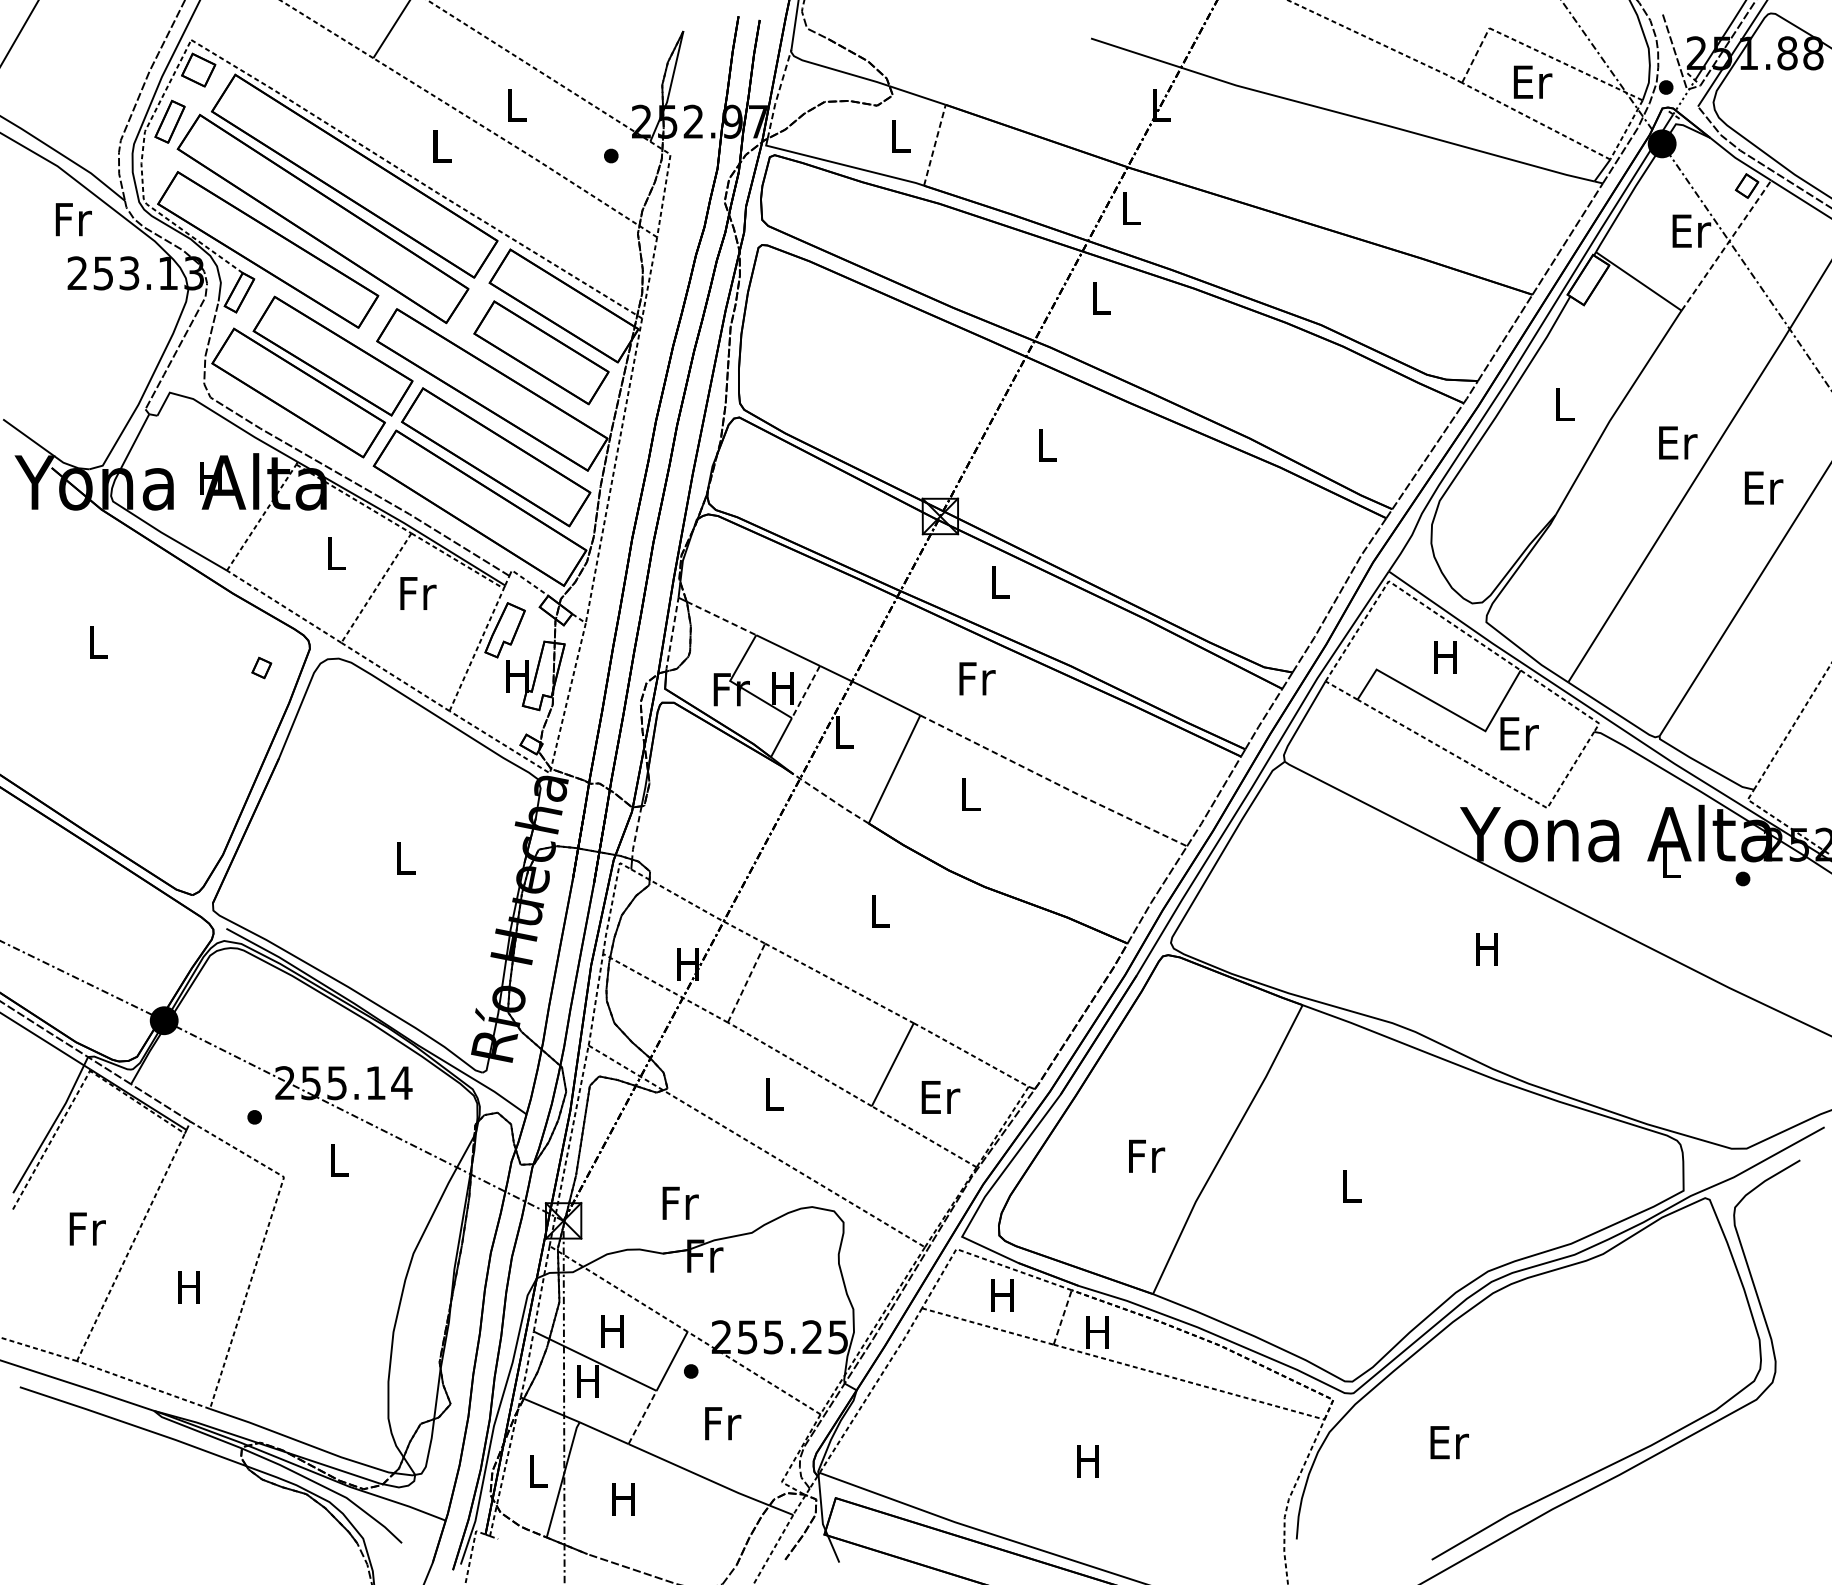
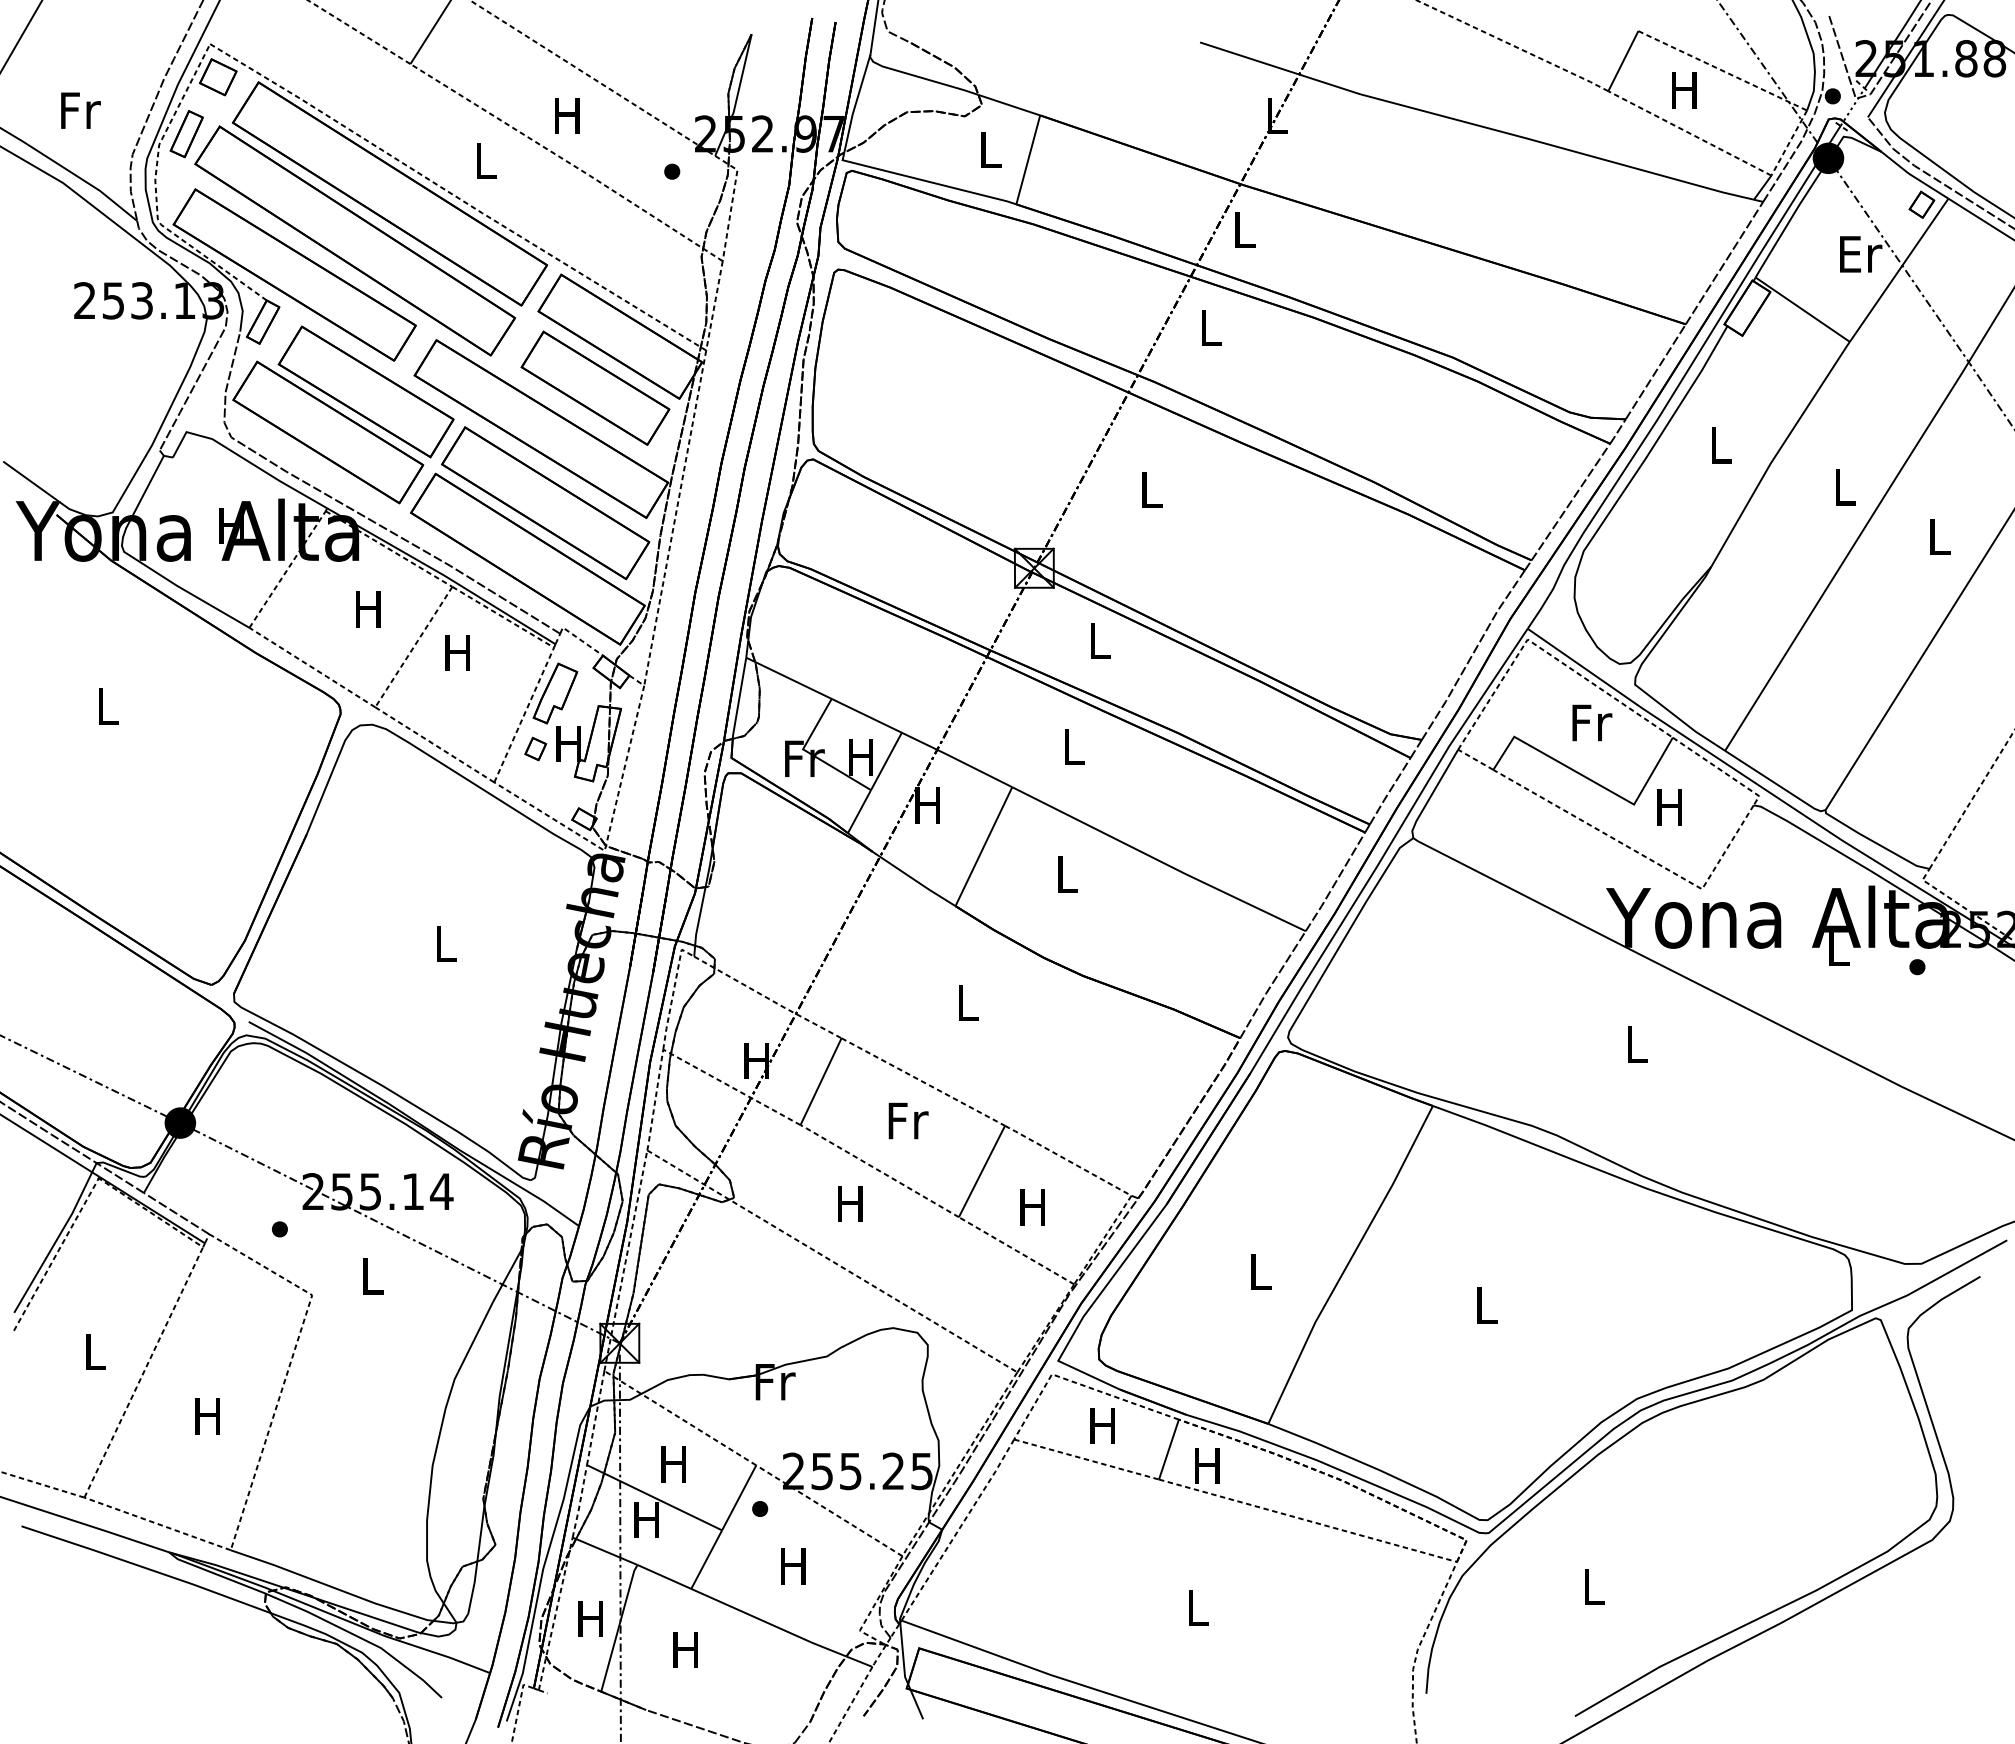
line: (1475, 55) -> (1623, 61), dashed -> solid
text: (1533, 82) -> (1686, 90), Er -> H
line: (778, 94) -> (856, 103), dashed -> solid
text: (516, 104) -> (567, 115), L -> H
line: (935, 144) -> (1028, 159), dashed -> solid
text: (73, 219) -> (80, 110), moved
line: (1726, 245) -> (1899, 270), dashed -> solid
text: (1678, 443) -> (1846, 487), Er -> L
text: (1764, 488) -> (1940, 537), Er -> L
text: (335, 553) -> (368, 609), L -> H
text: (417, 593) -> (459, 653), Fr -> H
line: (721, 618) -> (793, 680), dashed -> solid
line: (672, 635) -> (739, 699), dashed -> solid
text: (1447, 656) -> (1592, 722), H -> Fr
part: (261, 667) -> (535, 748), moved
text: (977, 678) -> (1075, 746), Fr -> L
line: (806, 692) -> (886, 761), dashed -> solid
text: (843, 732) -> (927, 805), L -> H
text: (1519, 733) -> (1671, 807), Er -> H
line: (1054, 782) -> (1159, 860), dashed -> solid
line: (830, 799) -> (913, 879), dashed -> solid
line: (636, 833) -> (699, 917), dashed -> solid
text: (1486, 949) -> (1635, 1044), H -> L
line: (746, 982) -> (821, 1081), dashed -> solid
text: (773, 1093) -> (850, 1203), L -> H
text: (940, 1097) -> (1034, 1207), Er -> H
text: (1146, 1156) -> (1261, 1272), Fr -> L
text: (680, 1202) -> (908, 1120), moved
text: (87, 1229) -> (96, 1352), Fr -> L
line: (1062, 1317) -> (1168, 1449), dashed -> solid
line: (642, 1417) -> (706, 1559), dashed -> solid
text: (723, 1423) -> (795, 1566), Fr -> H
text: (1449, 1442) -> (1594, 1587), Er -> L
text: (1087, 1460) -> (1196, 1607), H -> L
text: (536, 1470) -> (590, 1618), L -> H

